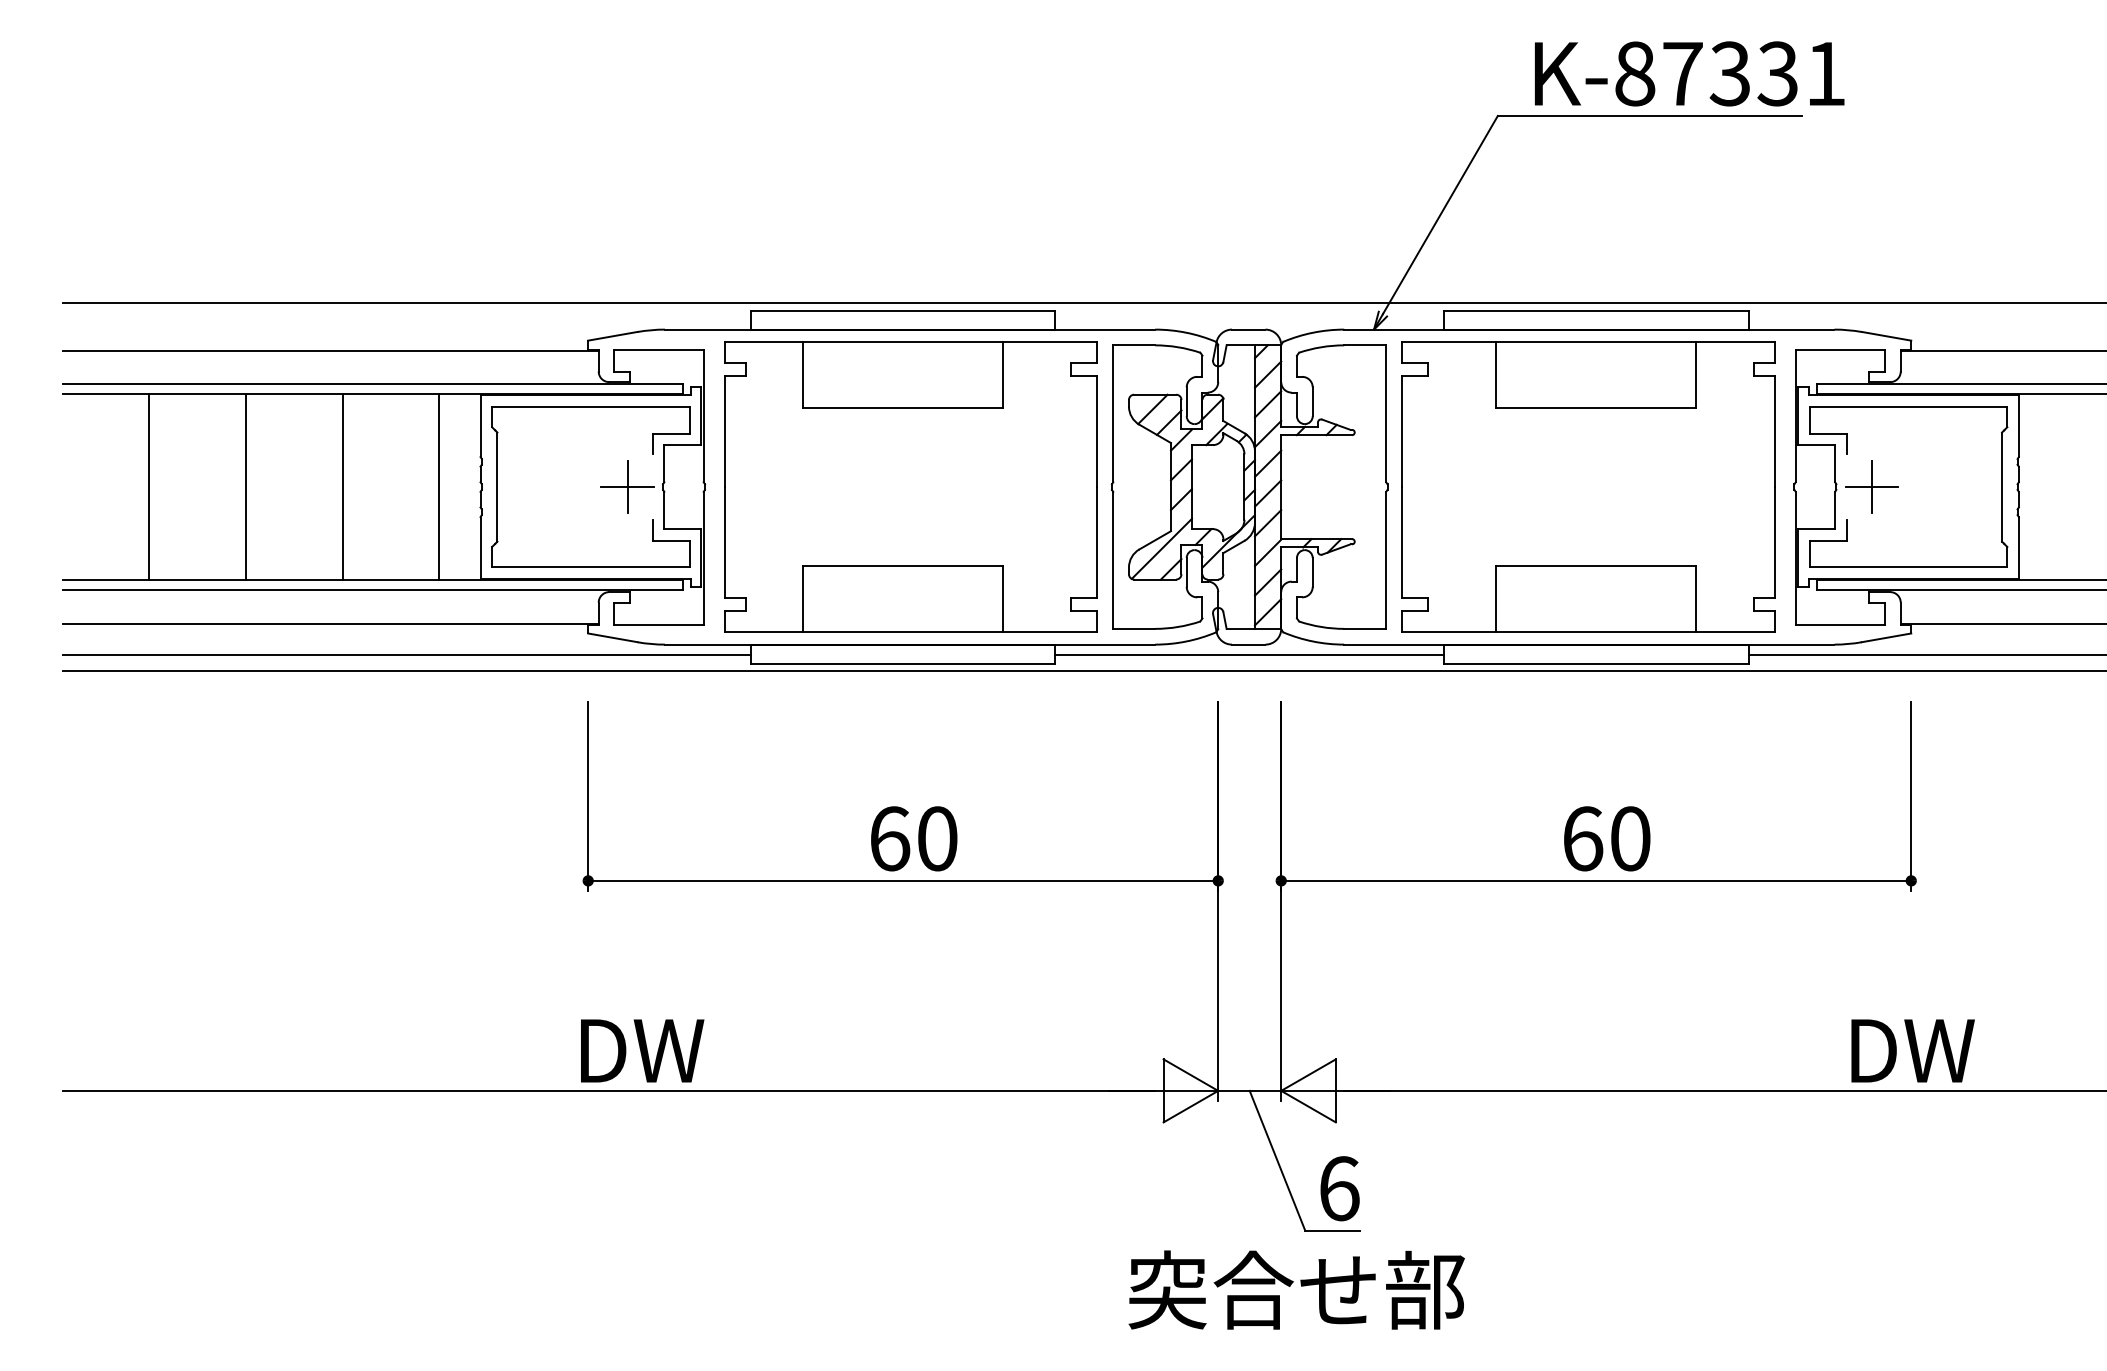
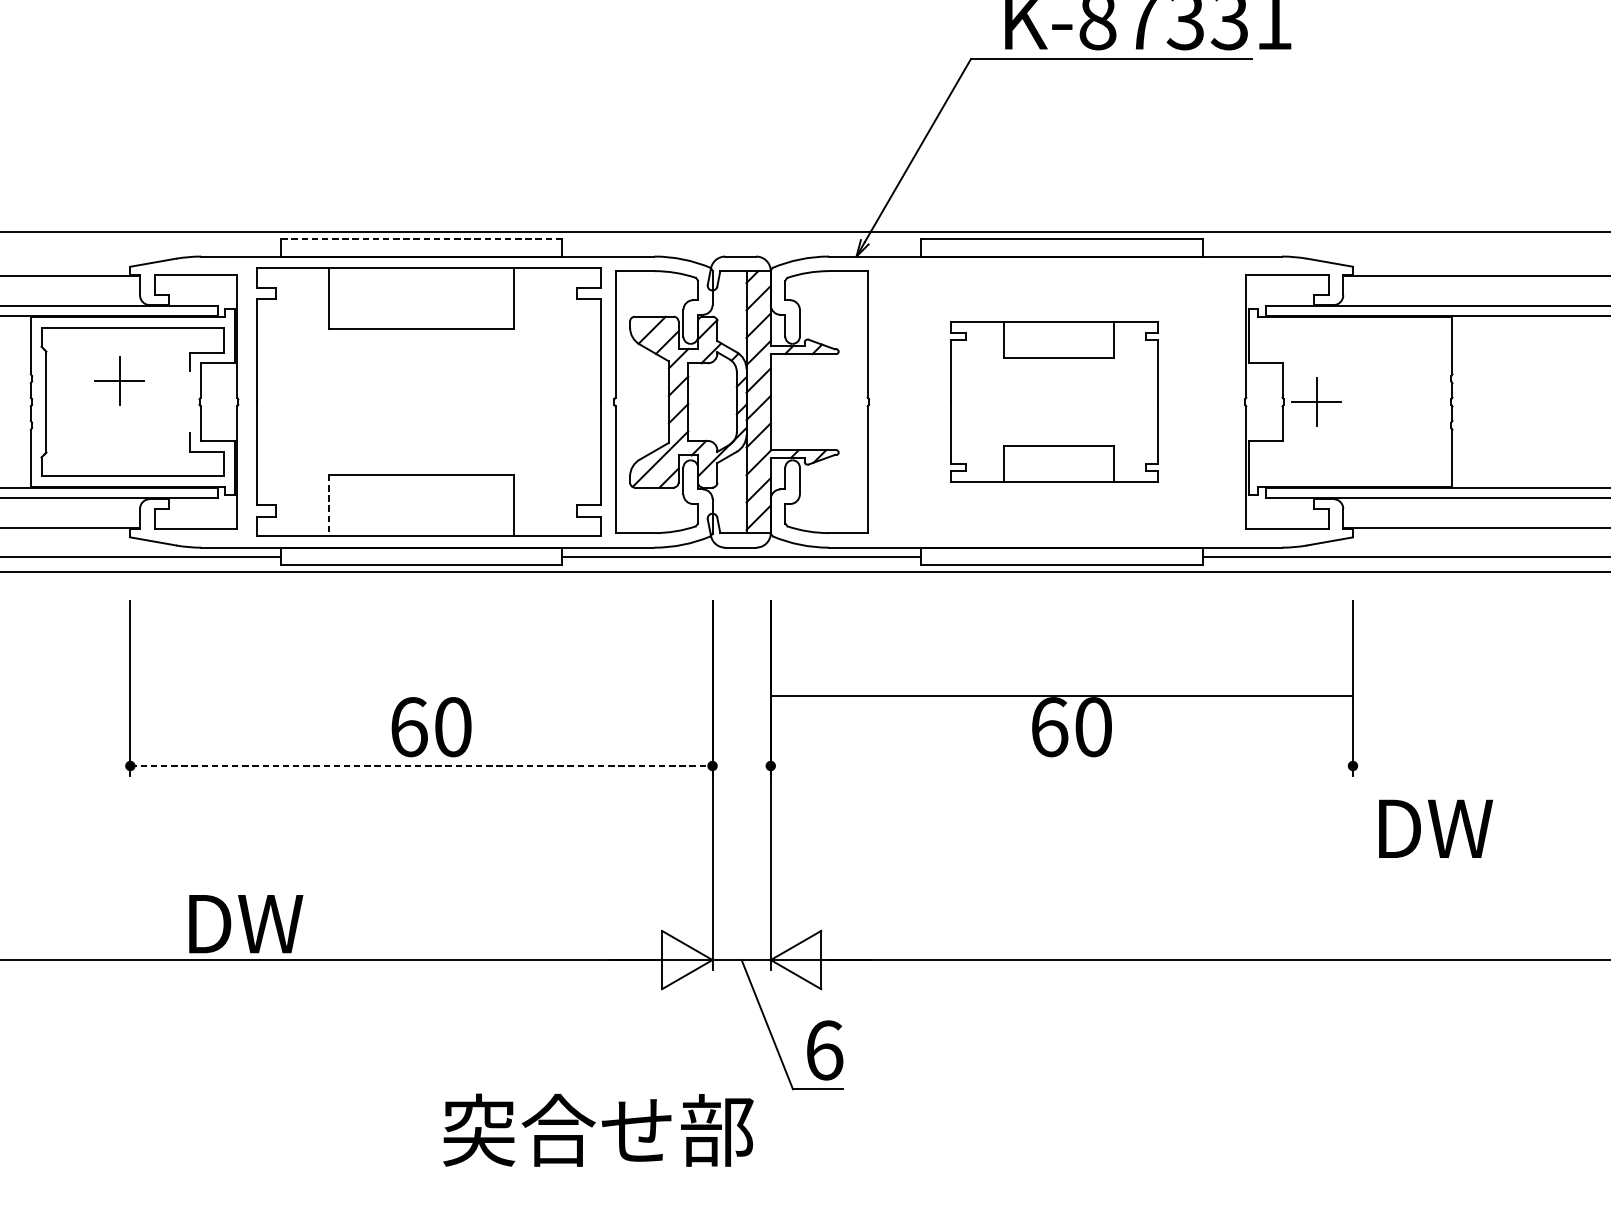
line: (902, 310) -> (420, 238), solid -> dashed
part: (1847, 454) -> (1294, 371), removed
part: (627, 486) -> (119, 380), moved
part: (1588, 486) -> (1054, 401), size x0.6
line: (803, 599) -> (329, 505), solid -> dashed
line: (903, 880) -> (421, 765), solid -> dashed
line: (1596, 880) -> (1062, 695), moved
text: (642, 1050) -> (246, 923), moved
text: (1912, 1050) -> (1435, 828), moved
text: (1296, 1289) -> (598, 1129), moved

